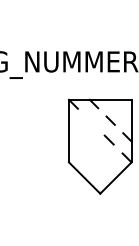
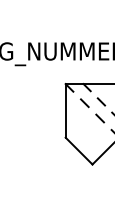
line: (90, 121) -> (84, 102), added

